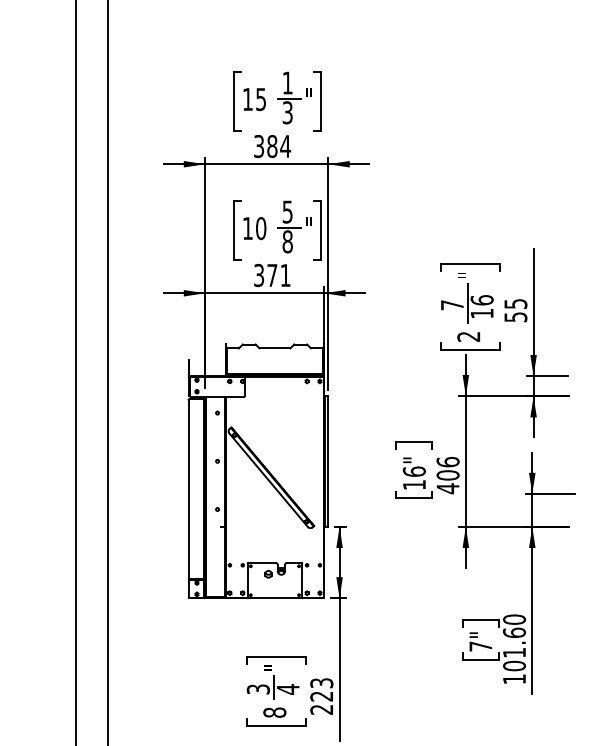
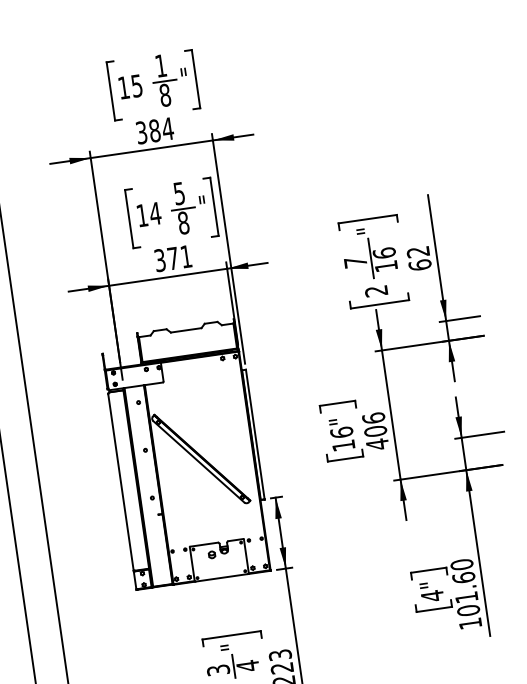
text: (287, 112) -> (164, 95), 3 -> 8
text: (260, 228) -> (154, 213), 10 -> 14
text: (515, 310) -> (418, 258), 55 -> 62
text: (480, 646) -> (432, 596), 7" -> 4"

